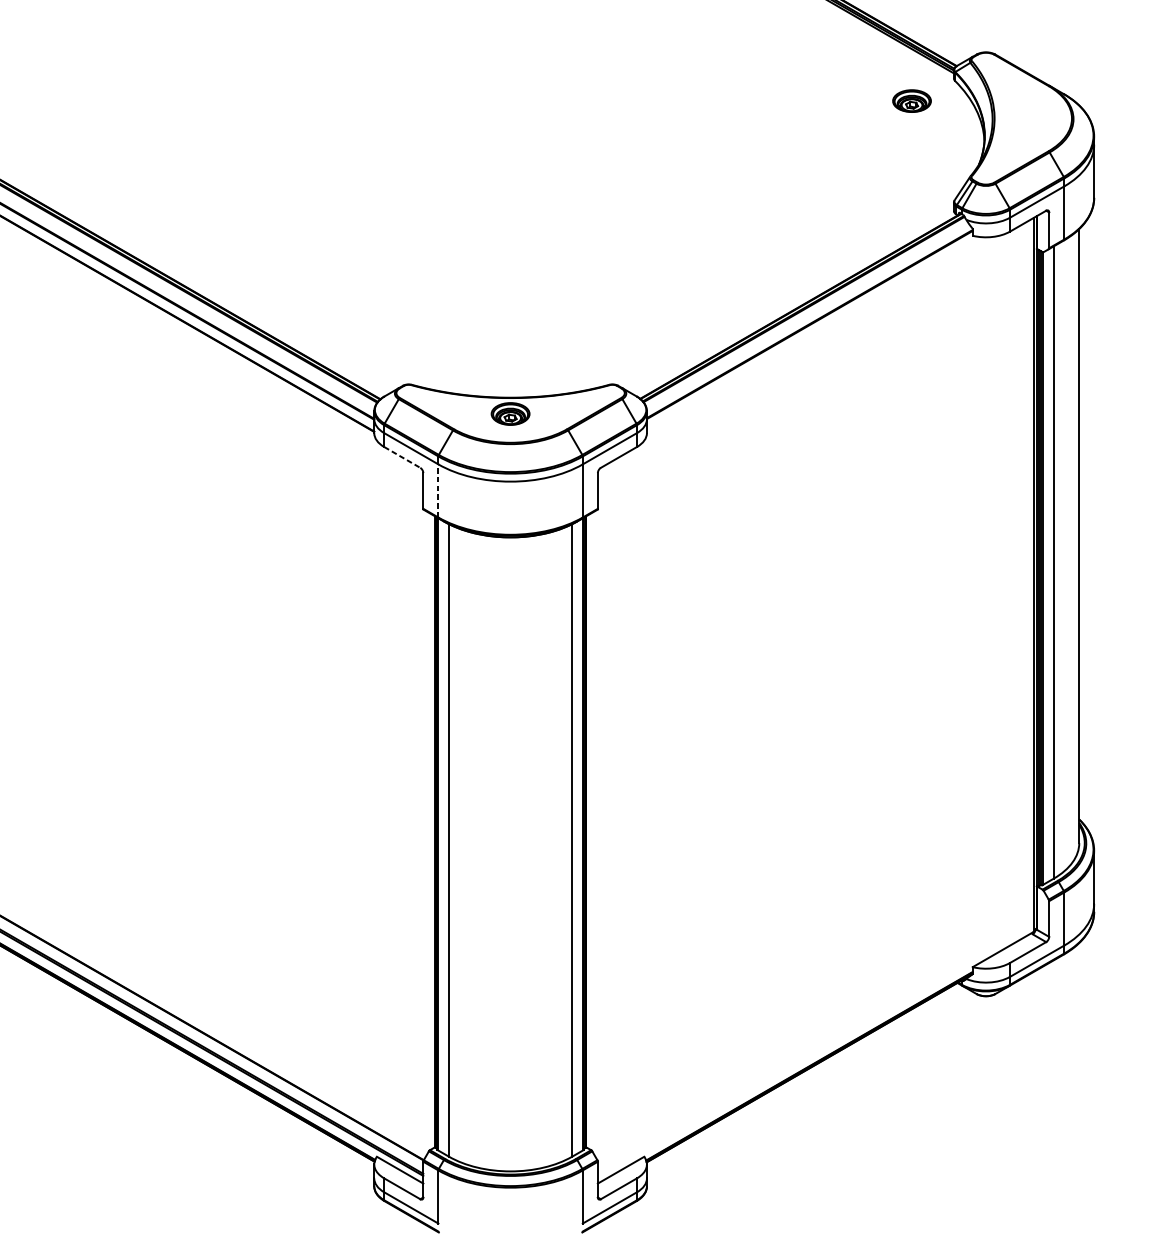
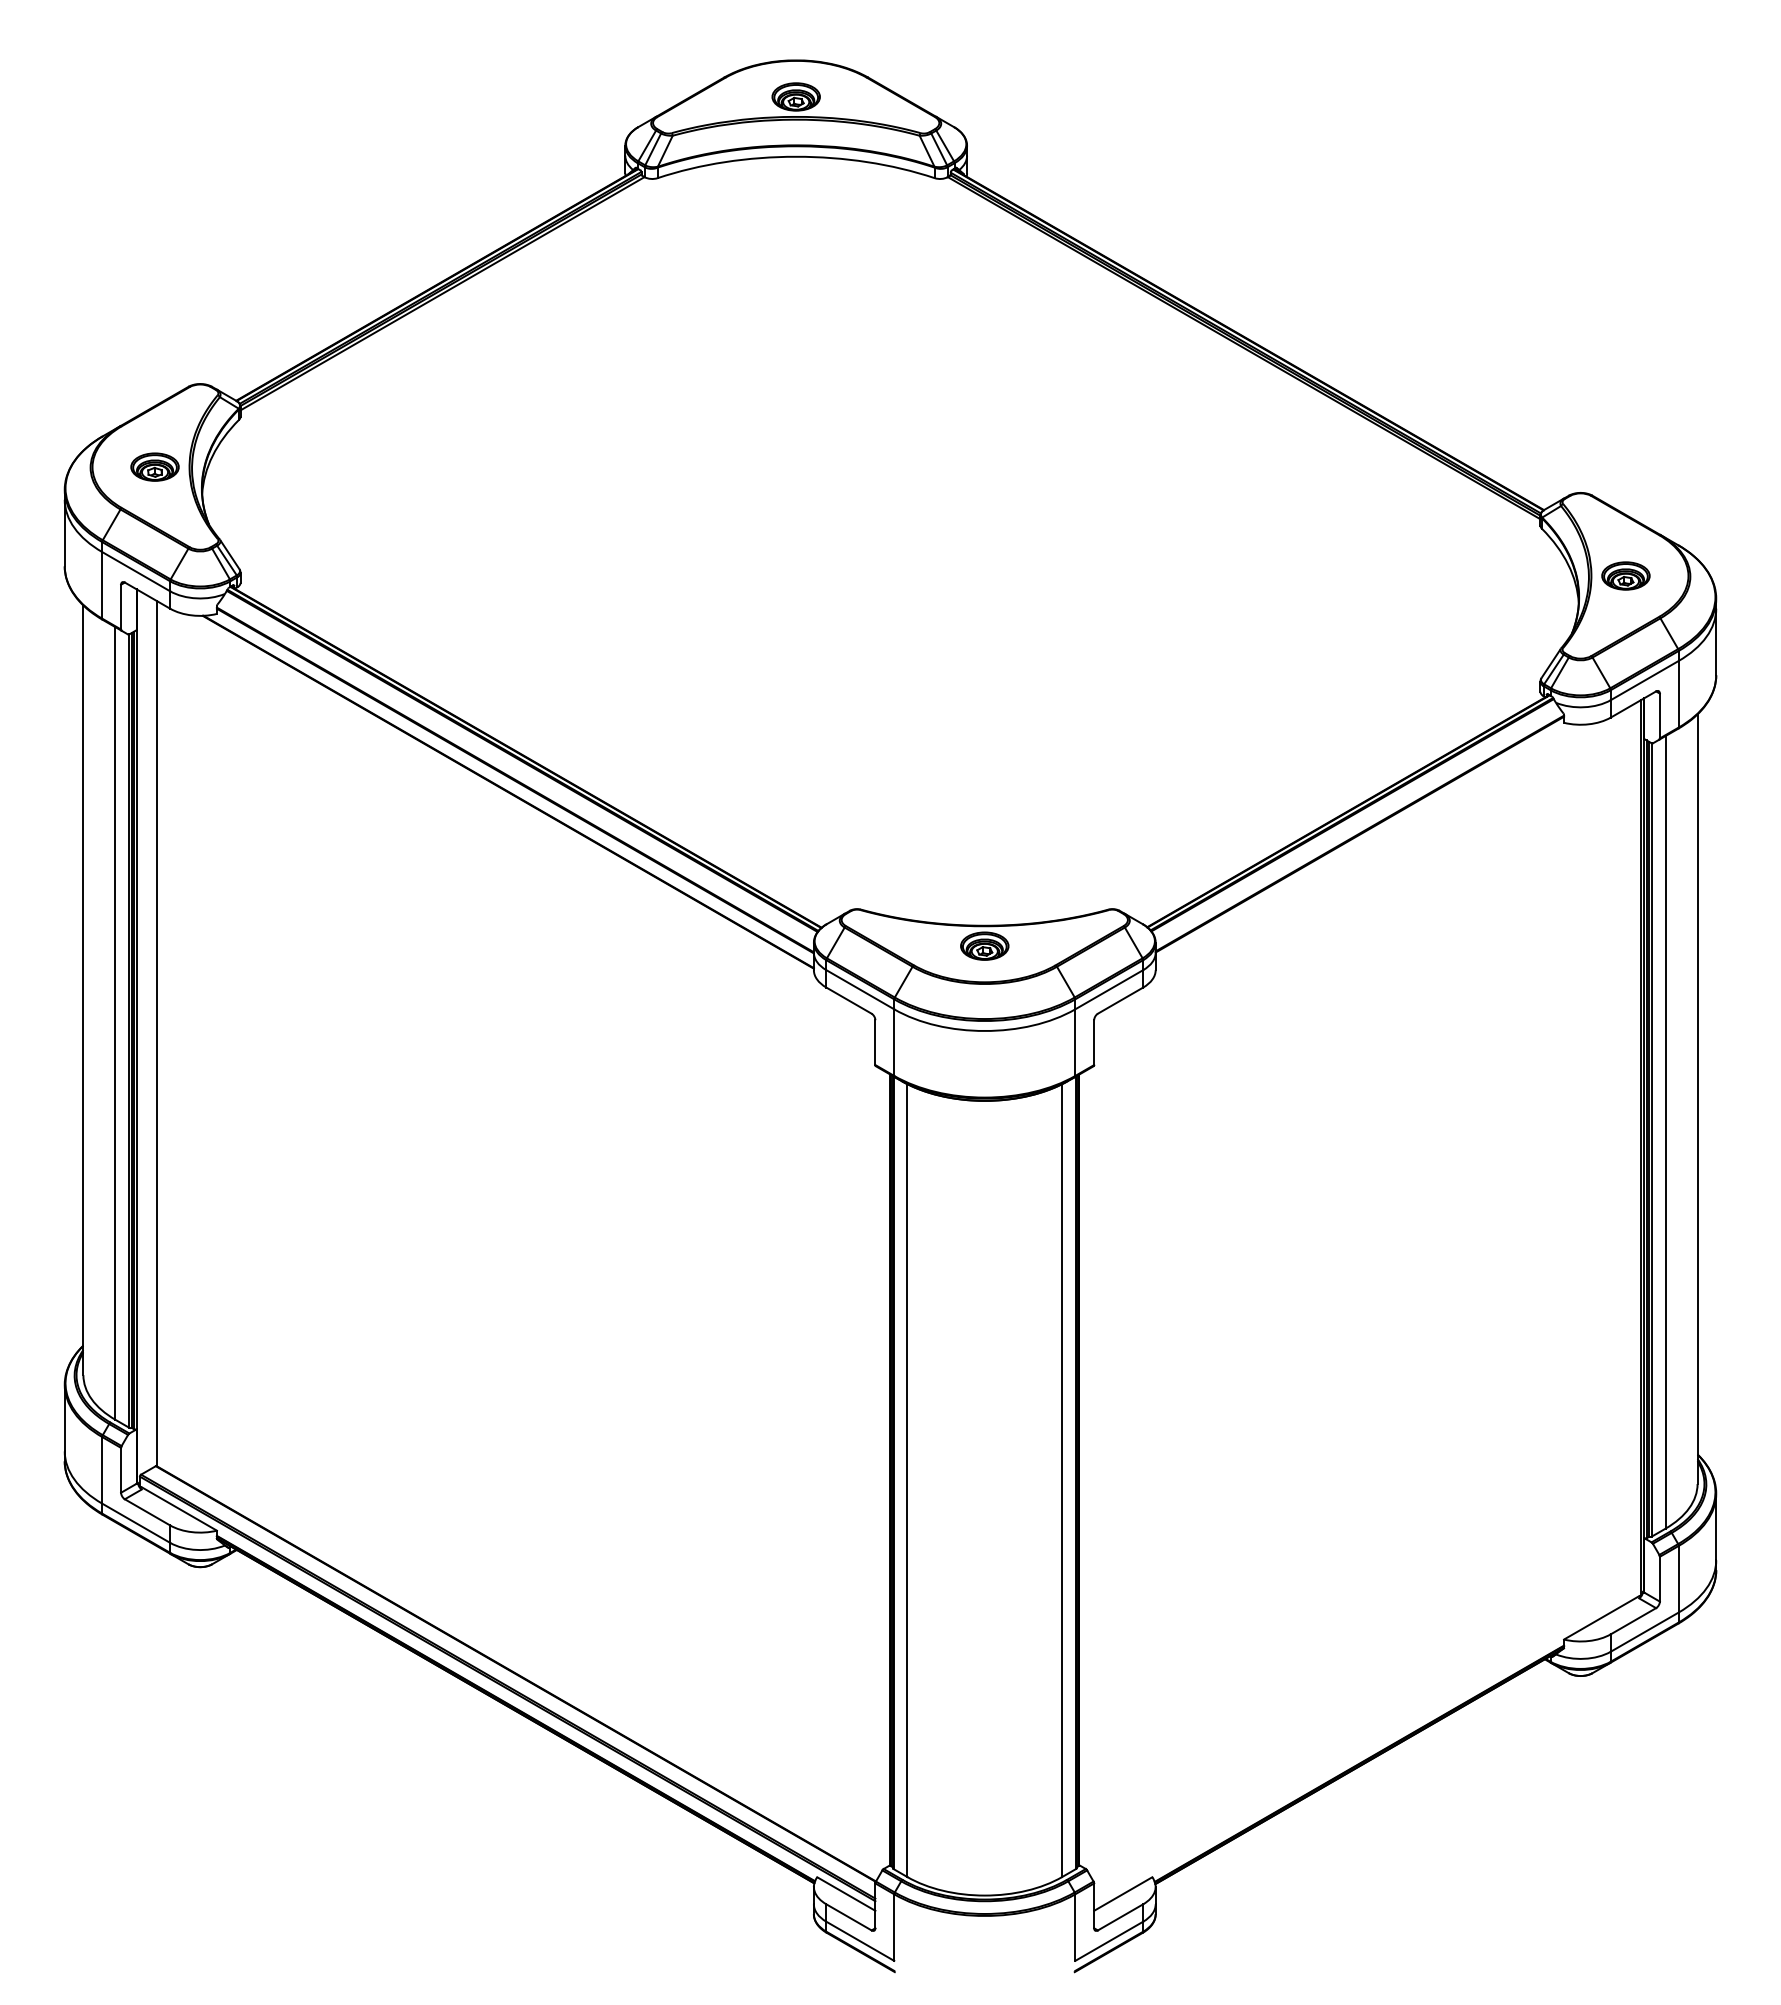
part: (911, 100) -> (1625, 575), moved
line: (402, 457) -> (849, 1000), dashed -> solid
line: (438, 490) -> (894, 1042), dashed -> solid

